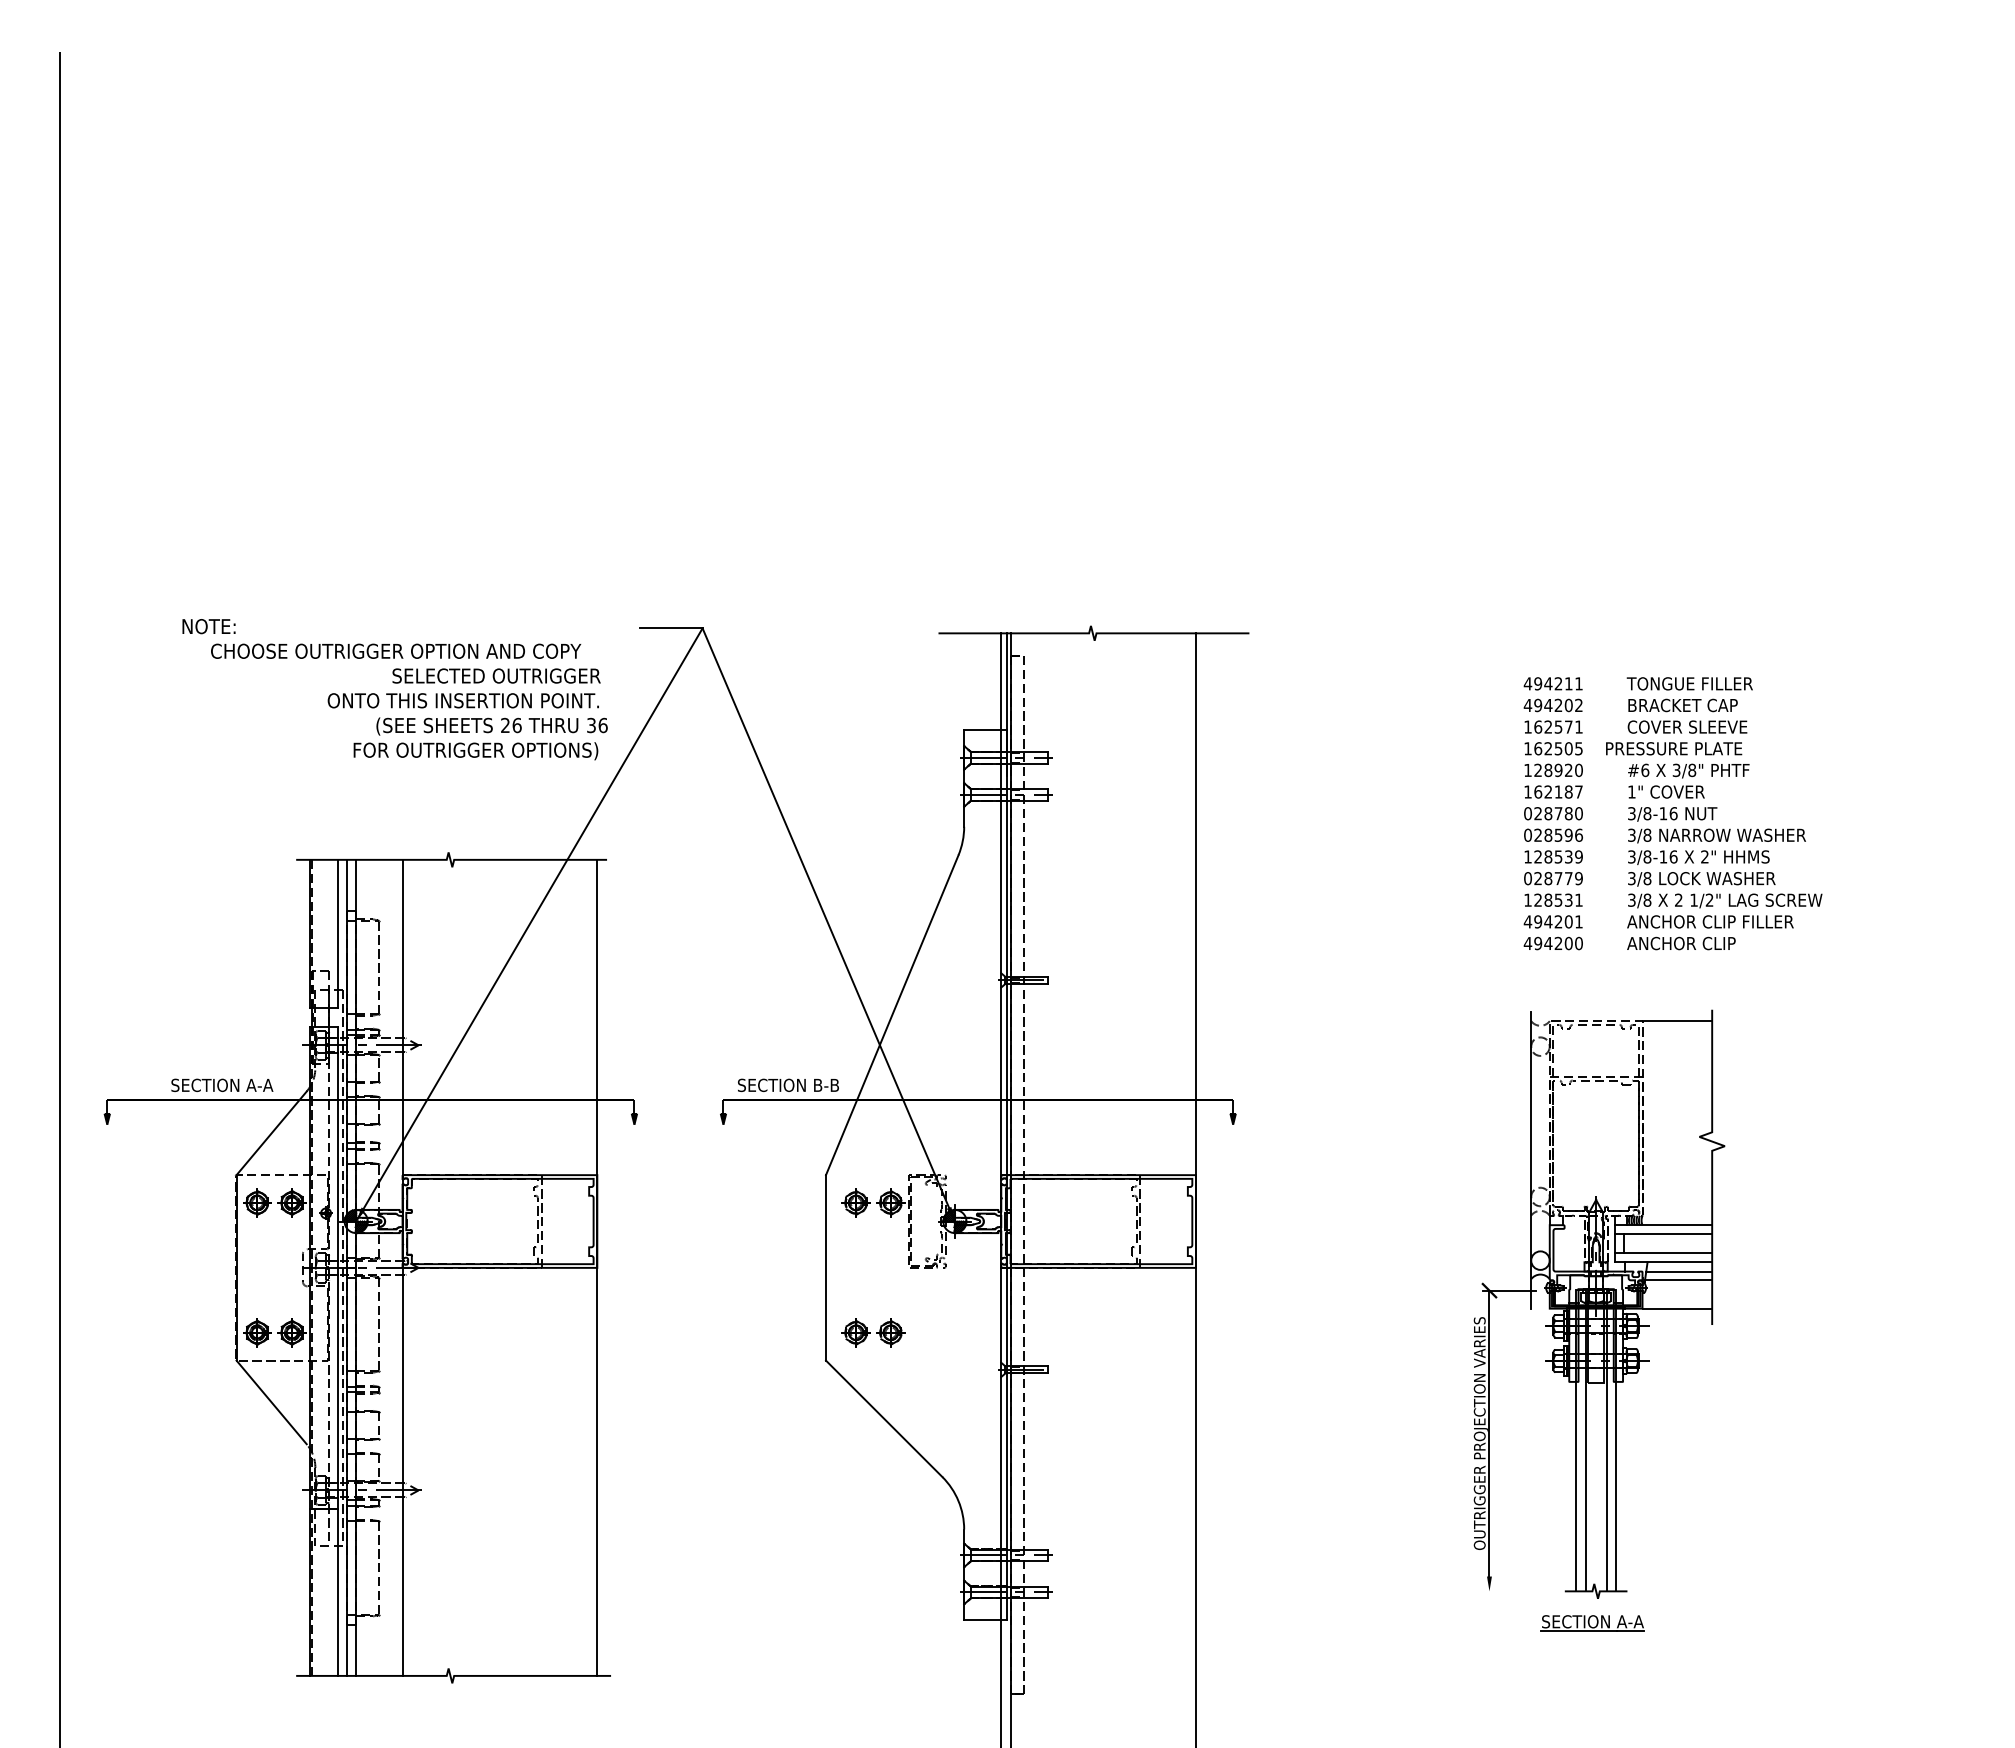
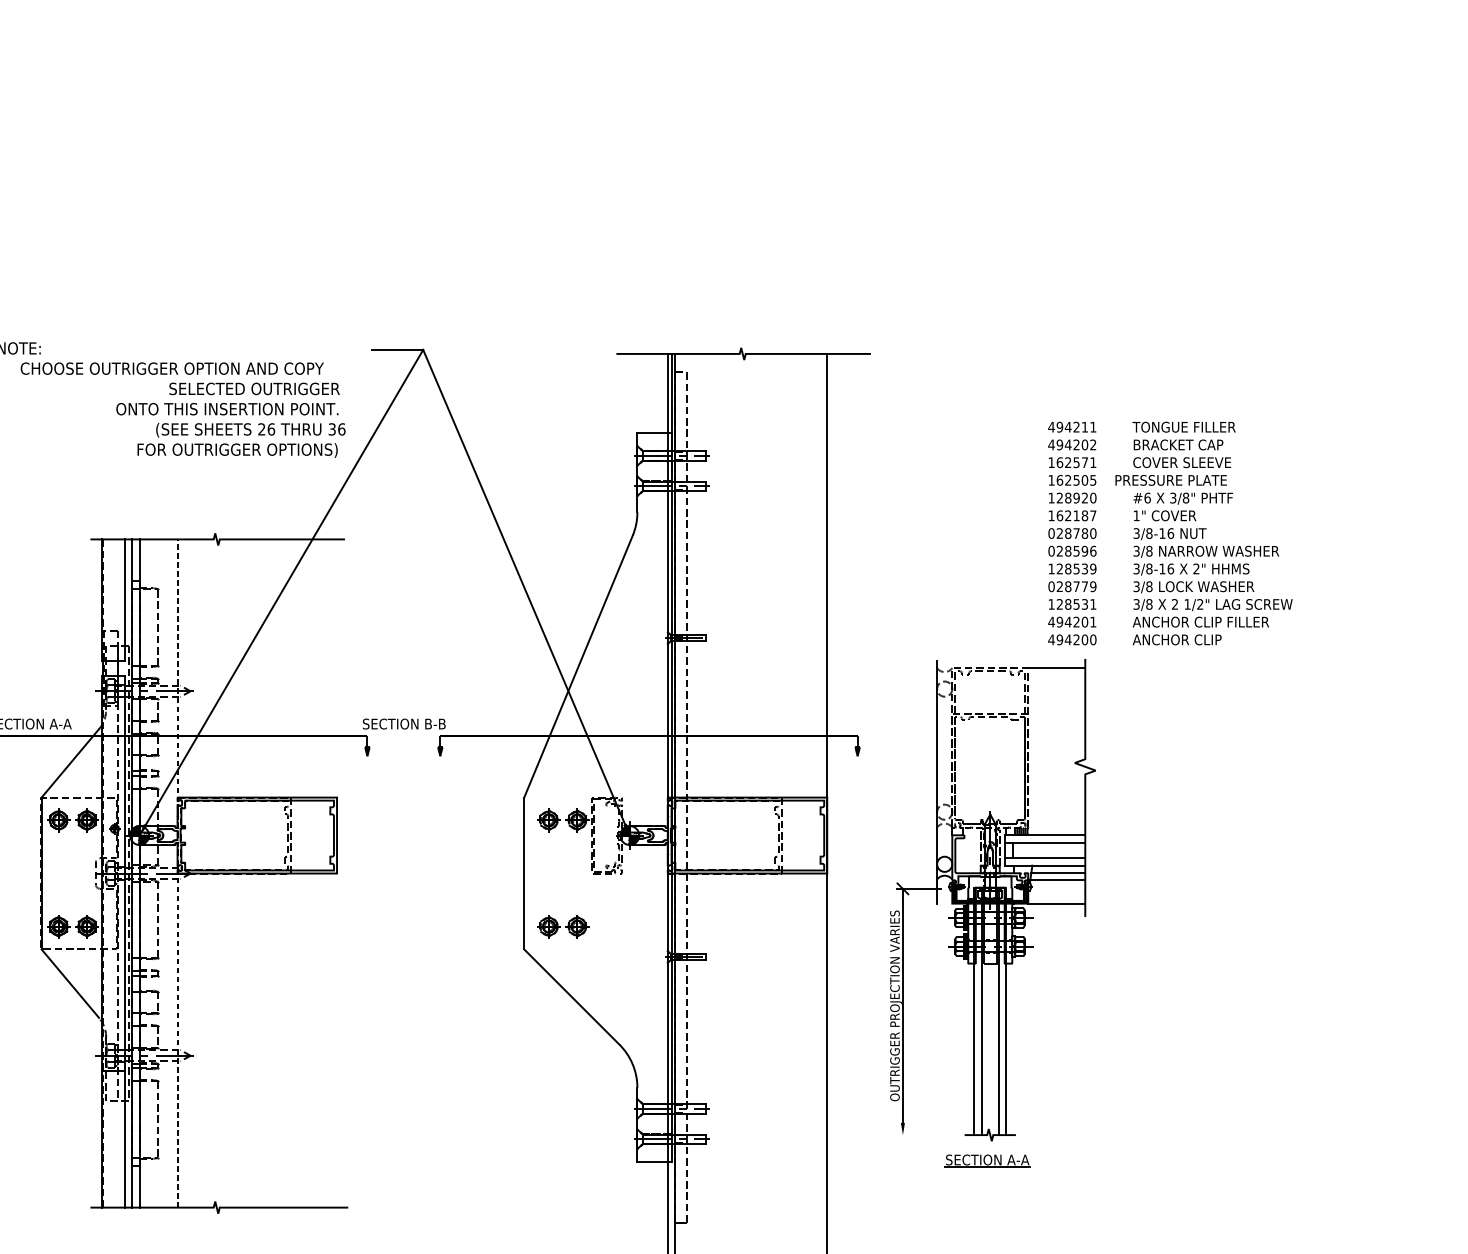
text: (1672, 813) -> (1169, 533), moved
text: (788, 1084) -> (404, 723), moved
line: (402, 1267) -> (177, 873), solid -> dashed
line: (597, 1267) -> (337, 873), removed
part: (1599, 1320) -> (993, 913), moved

